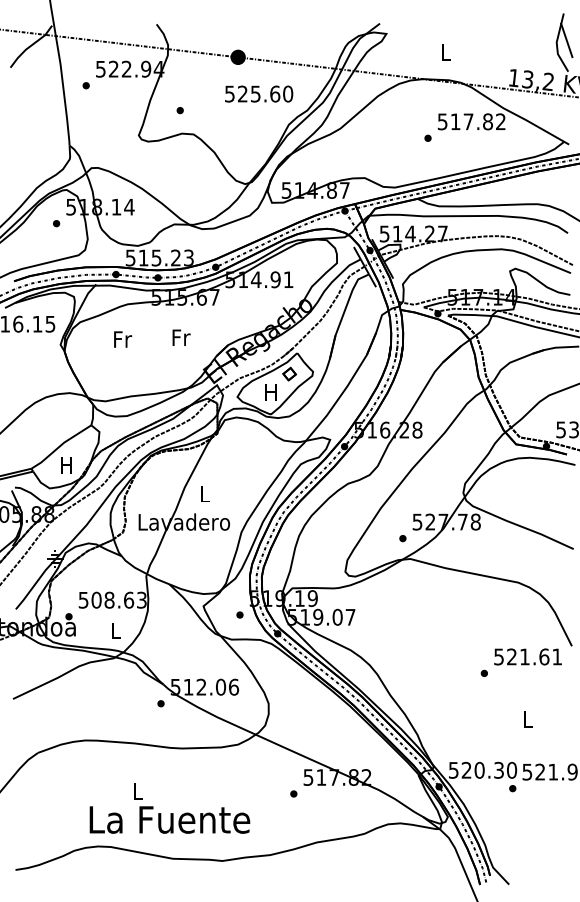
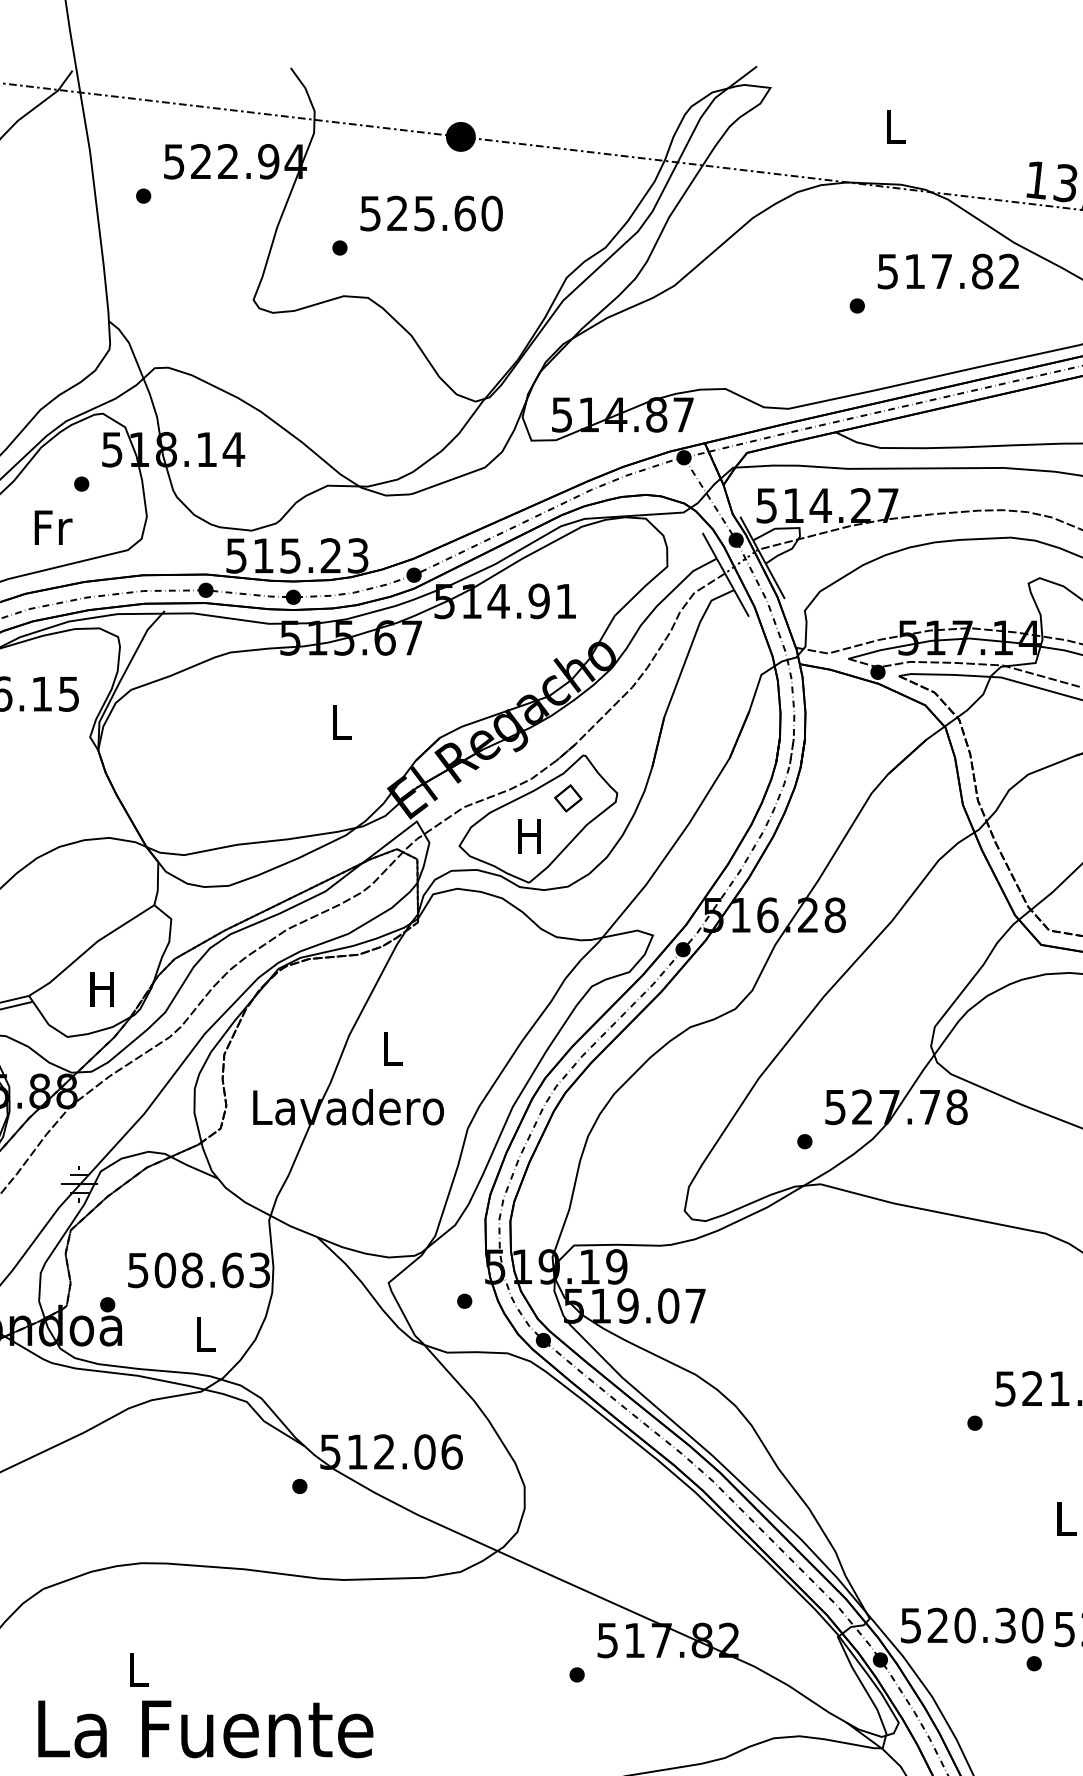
text: (259, 93) -> (432, 212), moved
text: (181, 337) -> (342, 721), Fr -> L
text: (123, 339) -> (54, 527), moved
text: (169, 808) -> (204, 1705), moved

